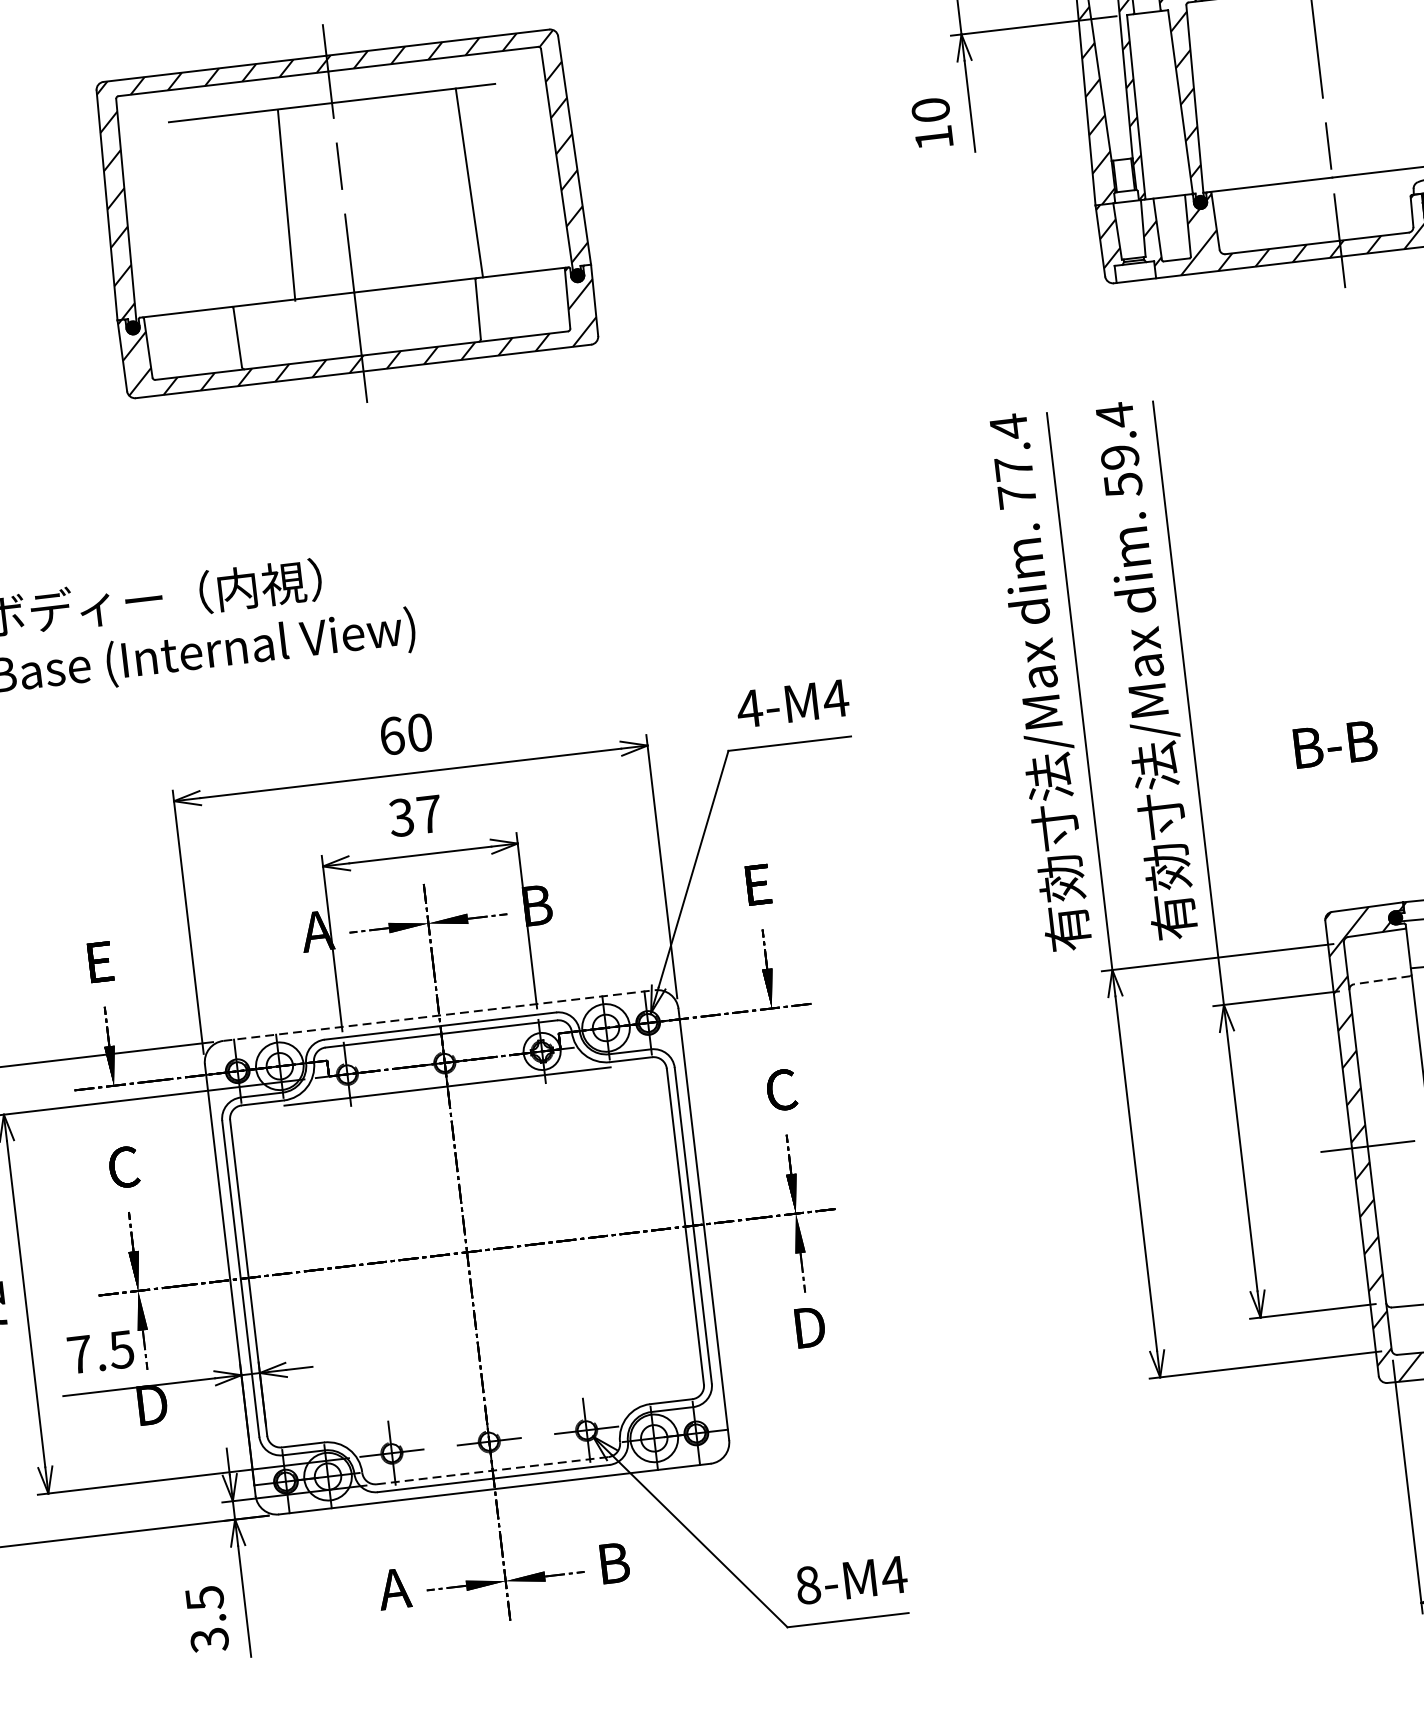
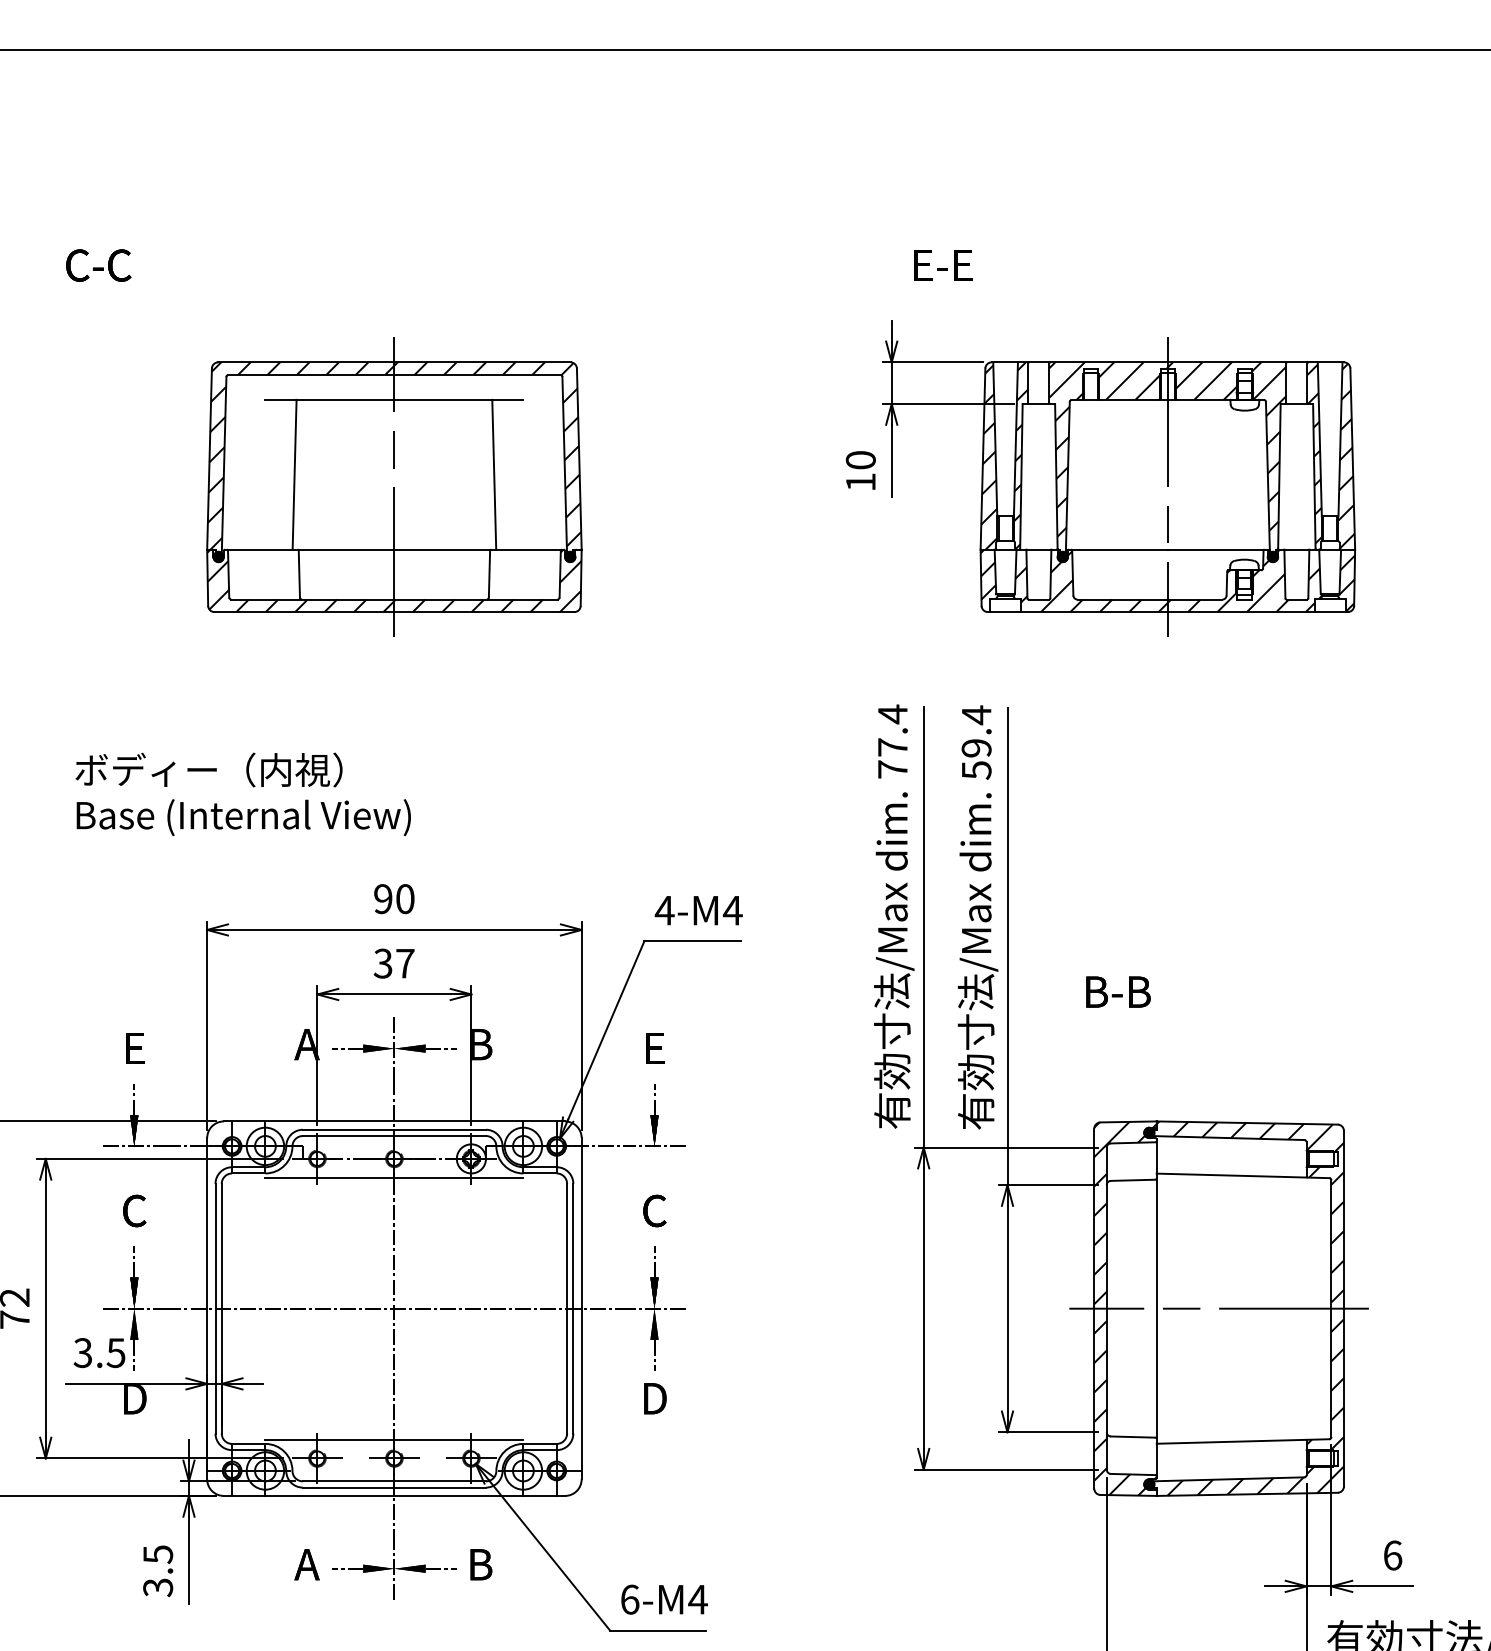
line: (286, 205) -> (294, 474), moved
text: (392, 736) -> (383, 899), 60 -> 90
line: (1381, 980) -> (1132, 1180), dashed -> solid
line: (439, 1015) -> (394, 1121), dashed -> solid
text: (79, 1355) -> (82, 1353), 7.5 -> 3.5
line: (486, 1417) -> (394, 1439), added
line: (492, 1470) -> (394, 1481), dashed -> solid
text: (808, 1584) -> (630, 1599), 8-M4 -> 6-M4

